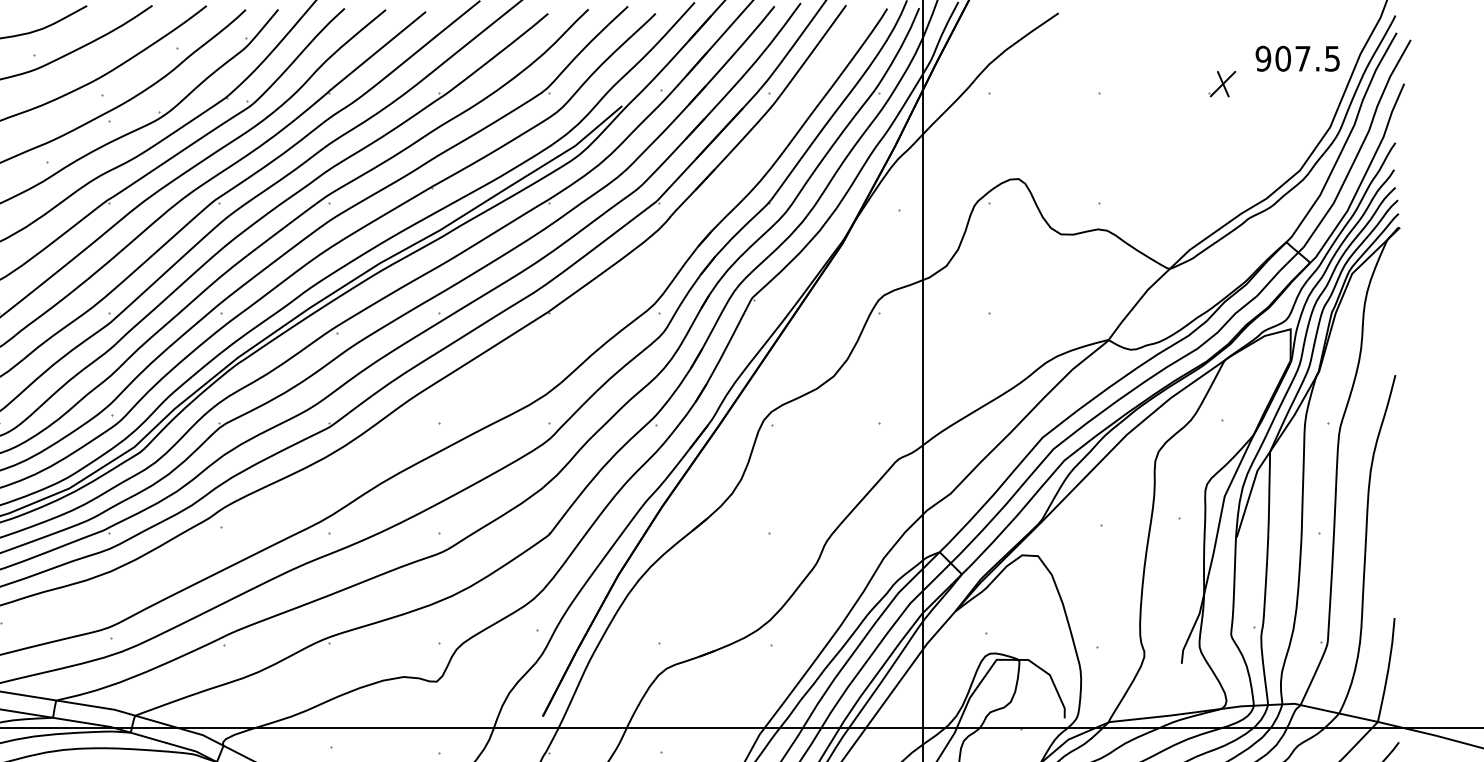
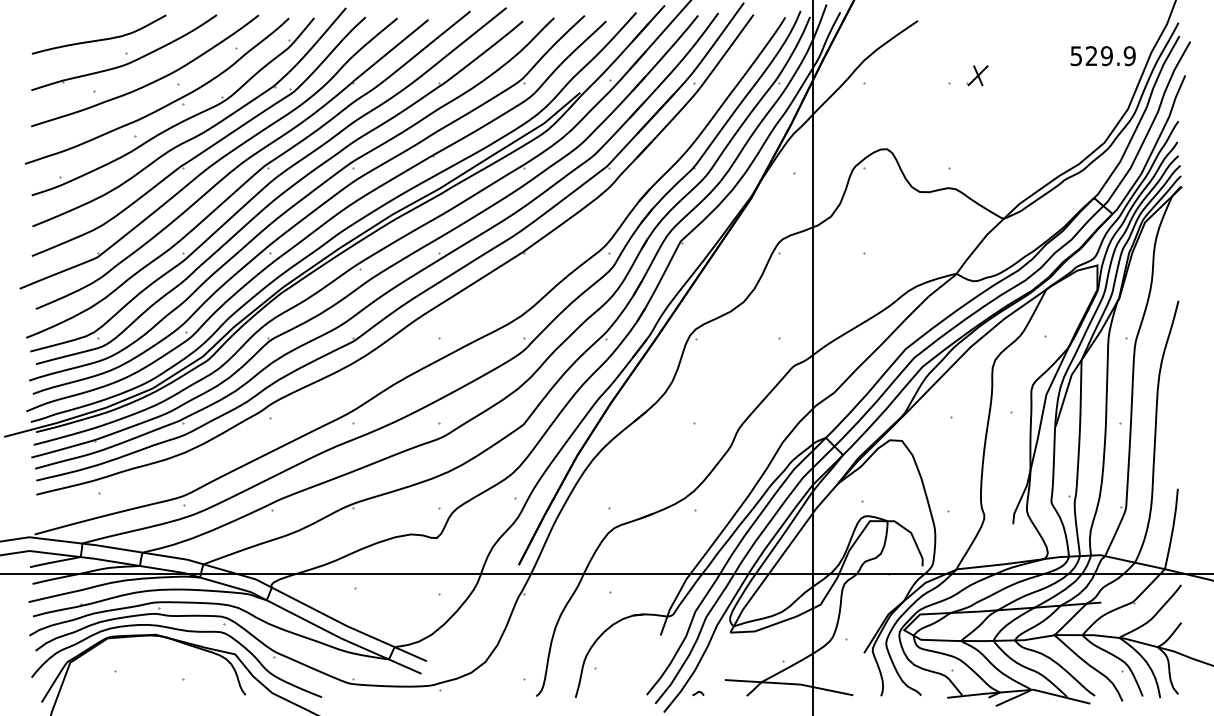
text: (1297, 59) -> (1102, 56), 907.5 -> 529.9
part: (1222, 83) -> (977, 75), moved

